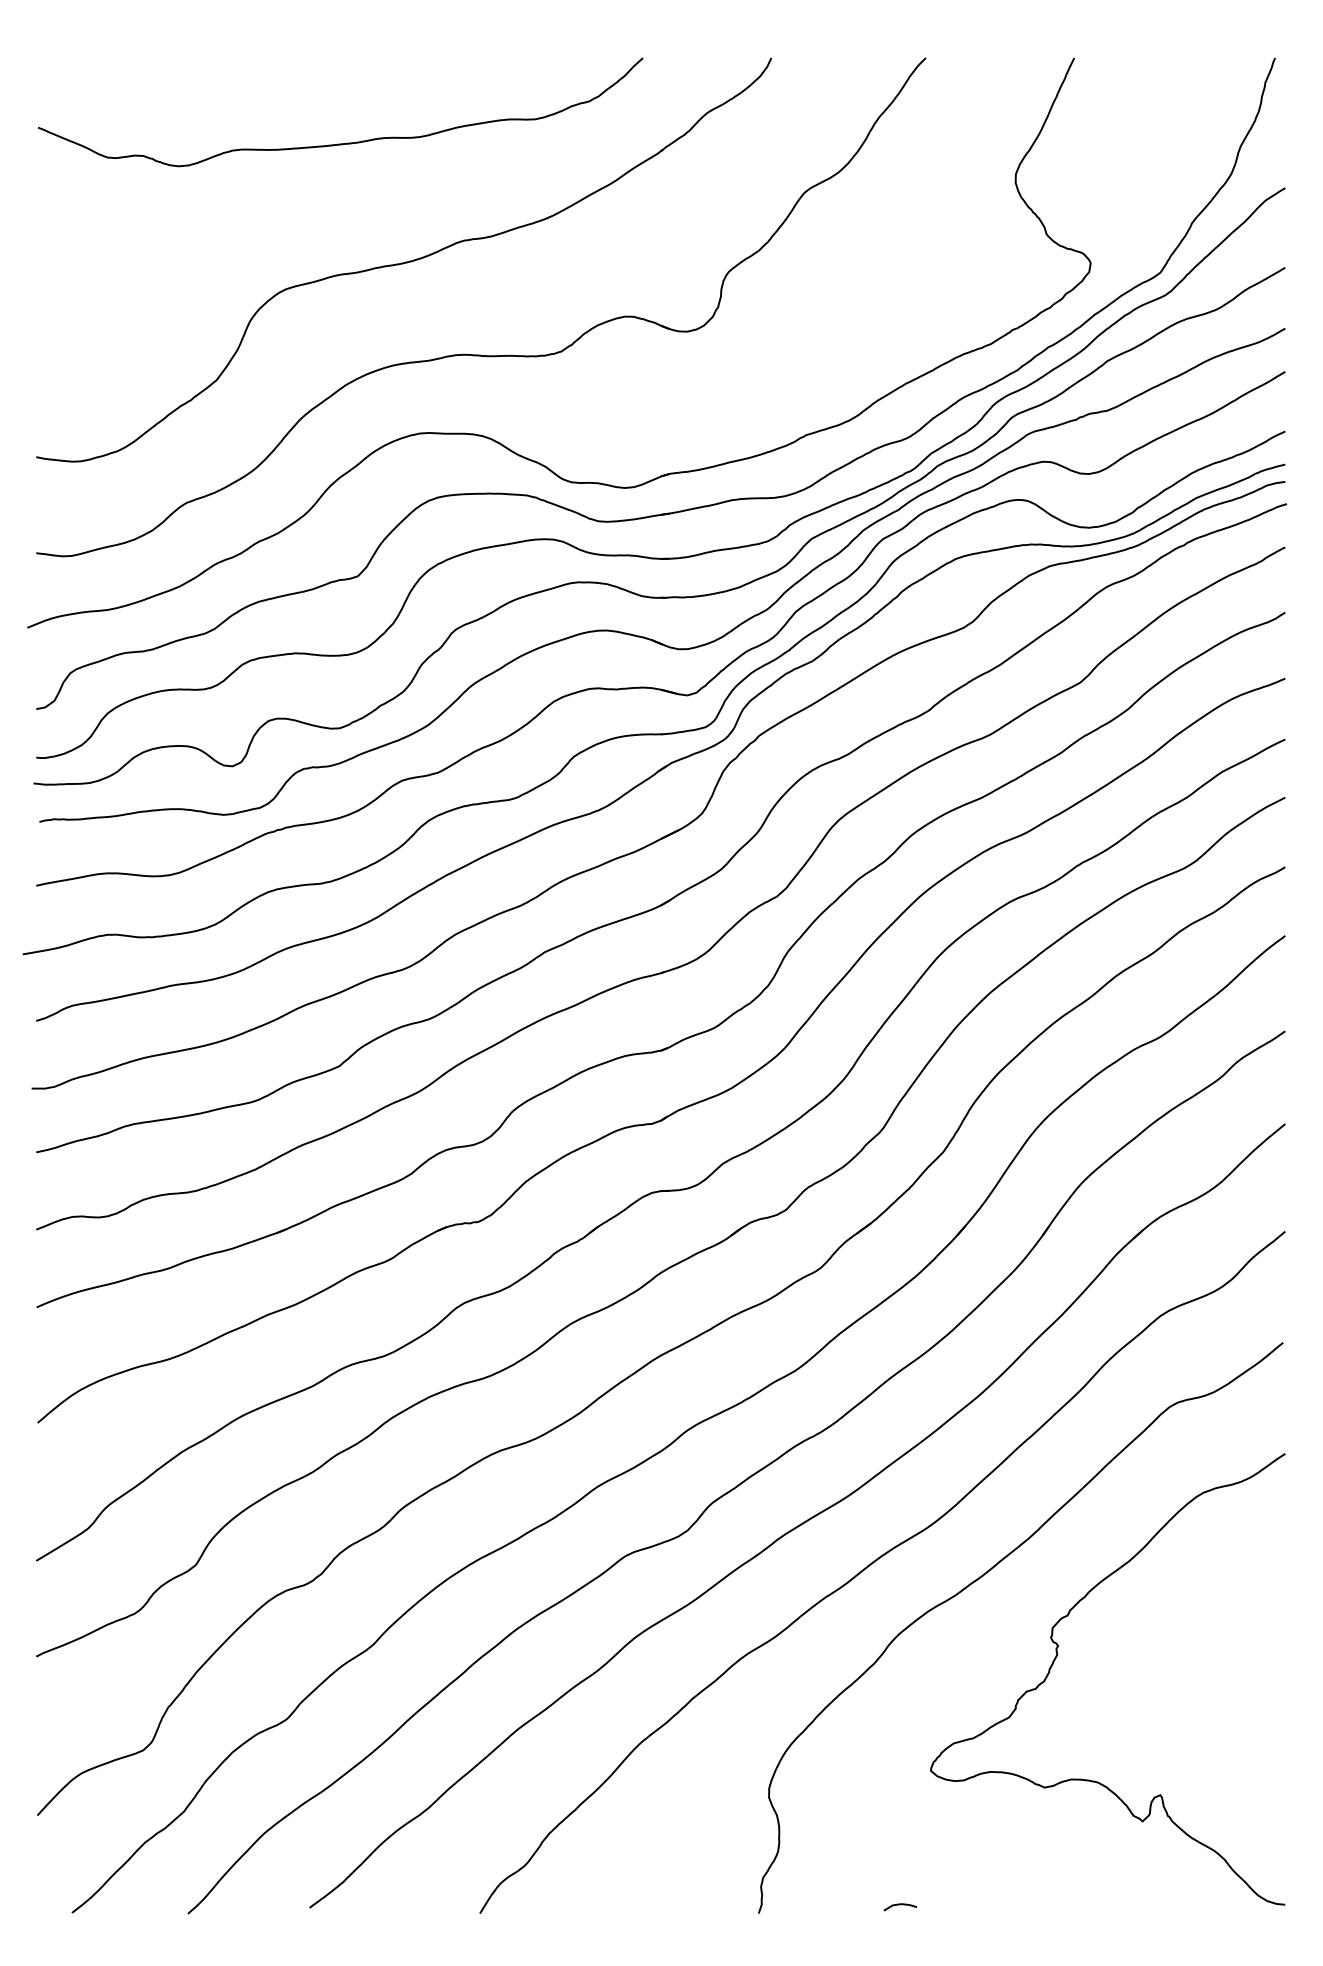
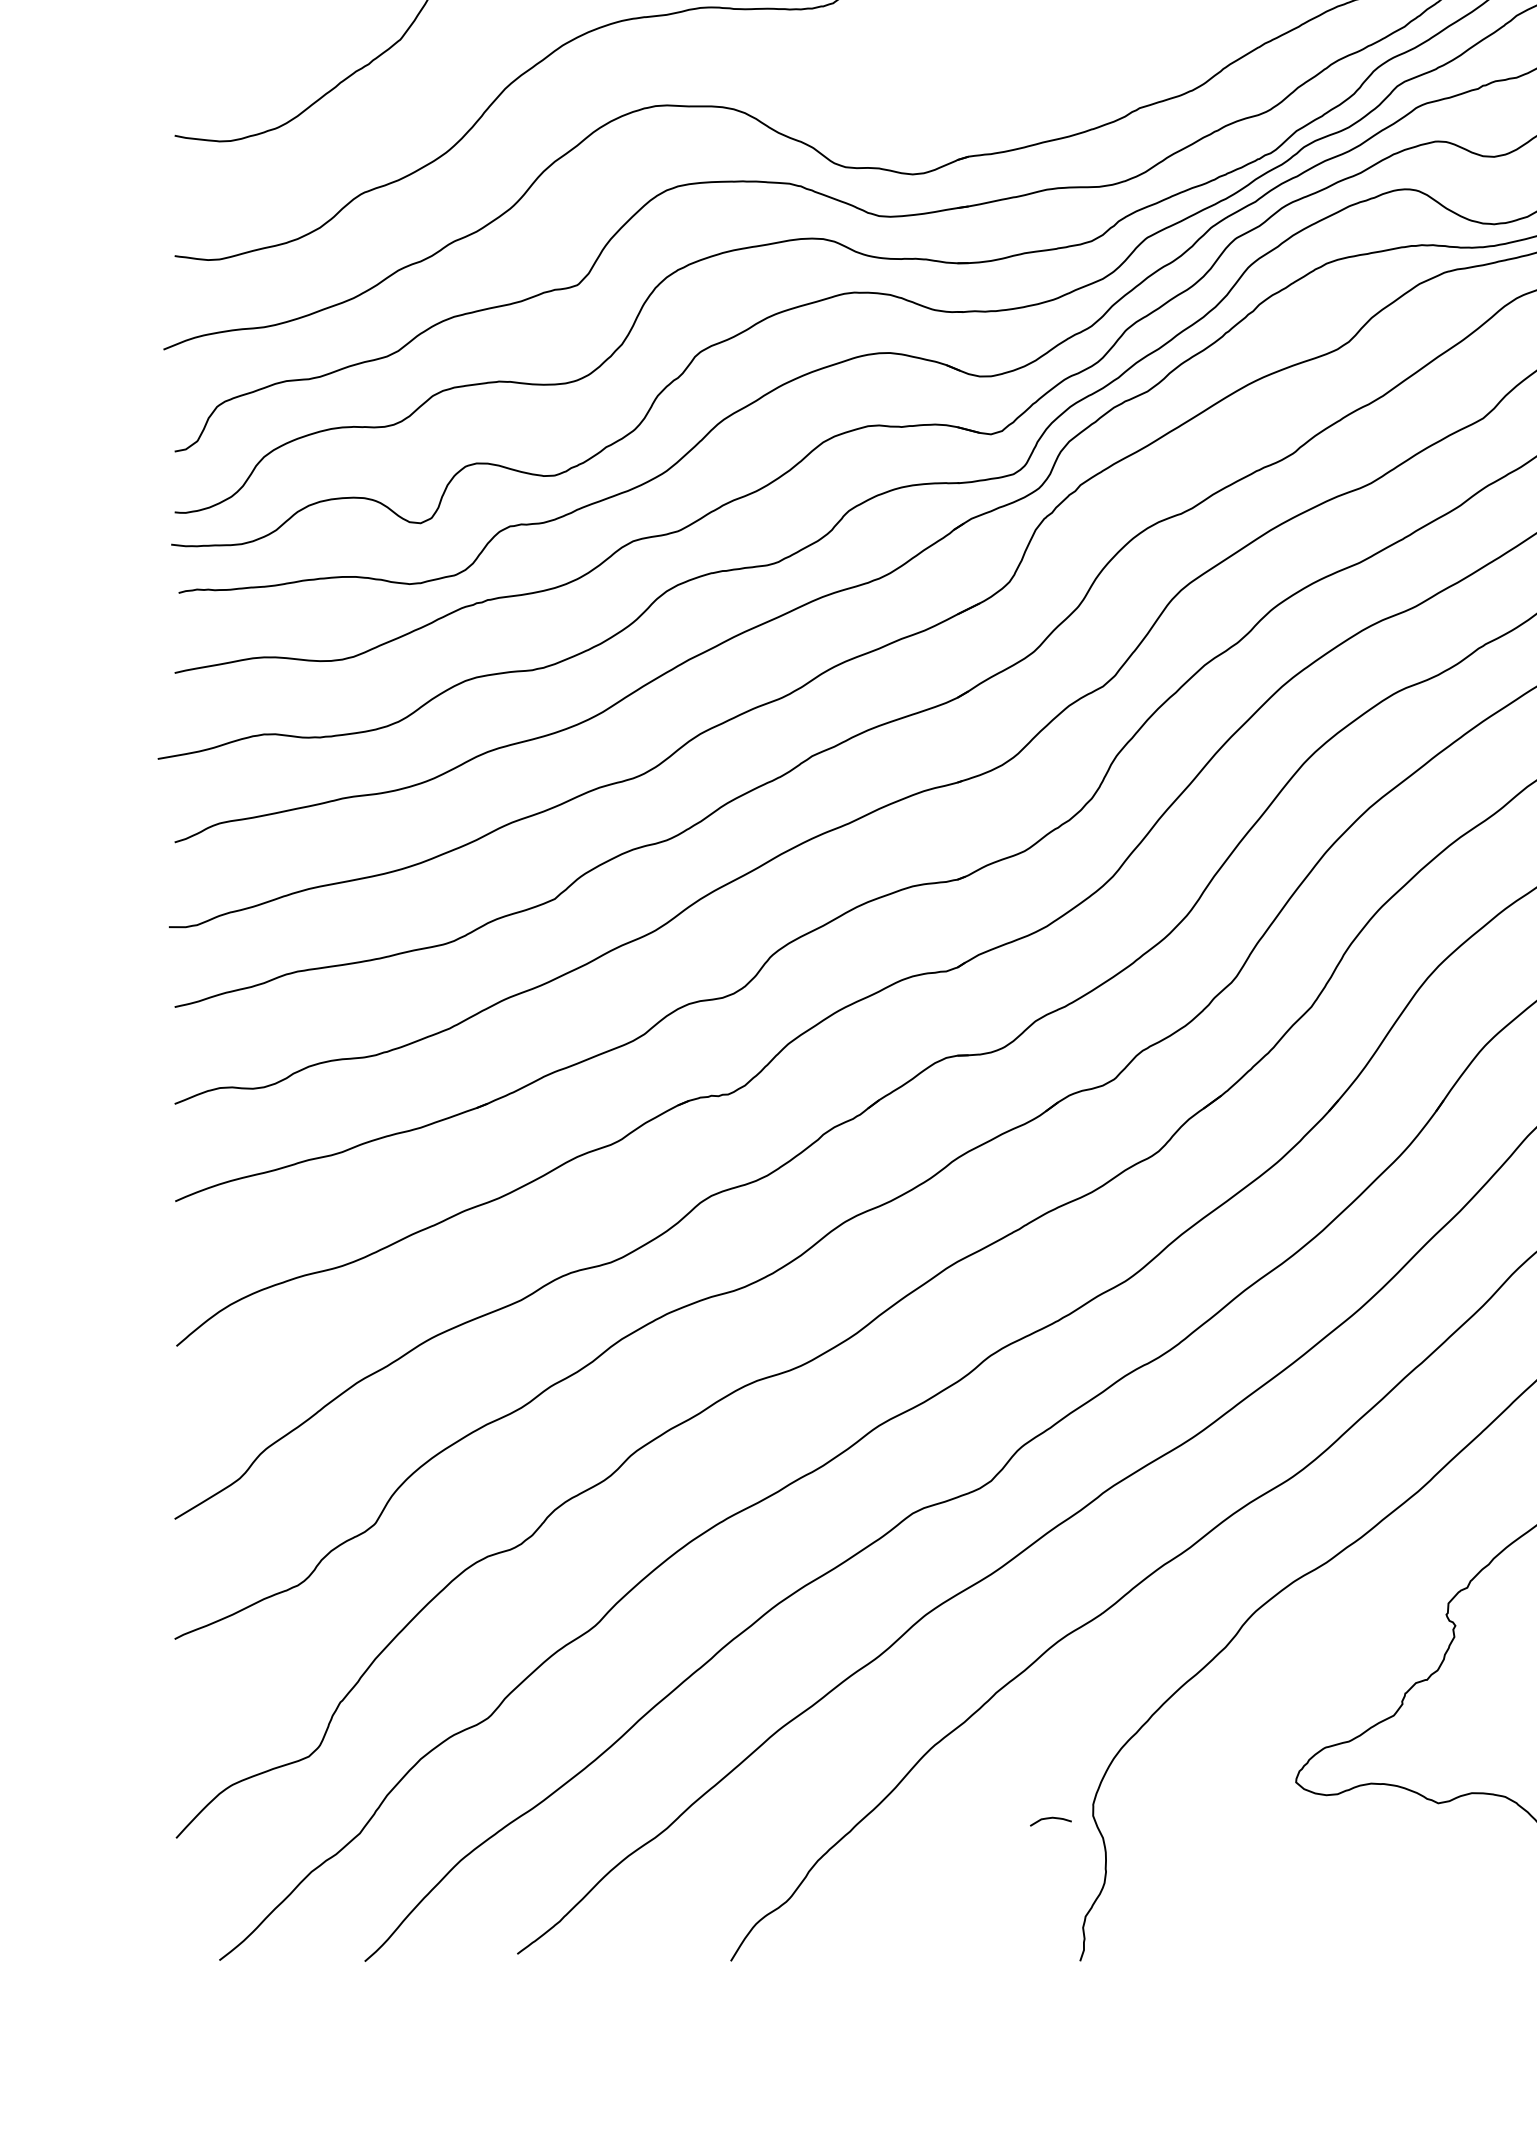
curve: (900, 1905) -> (1051, 1819), moved

